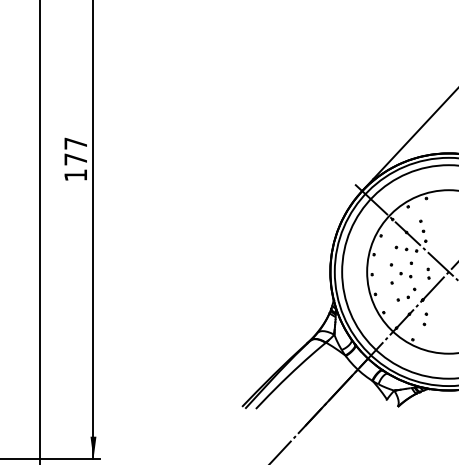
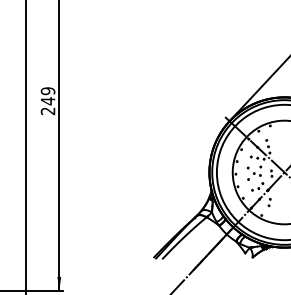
text: (74, 159) -> (47, 101), 177 -> 249

